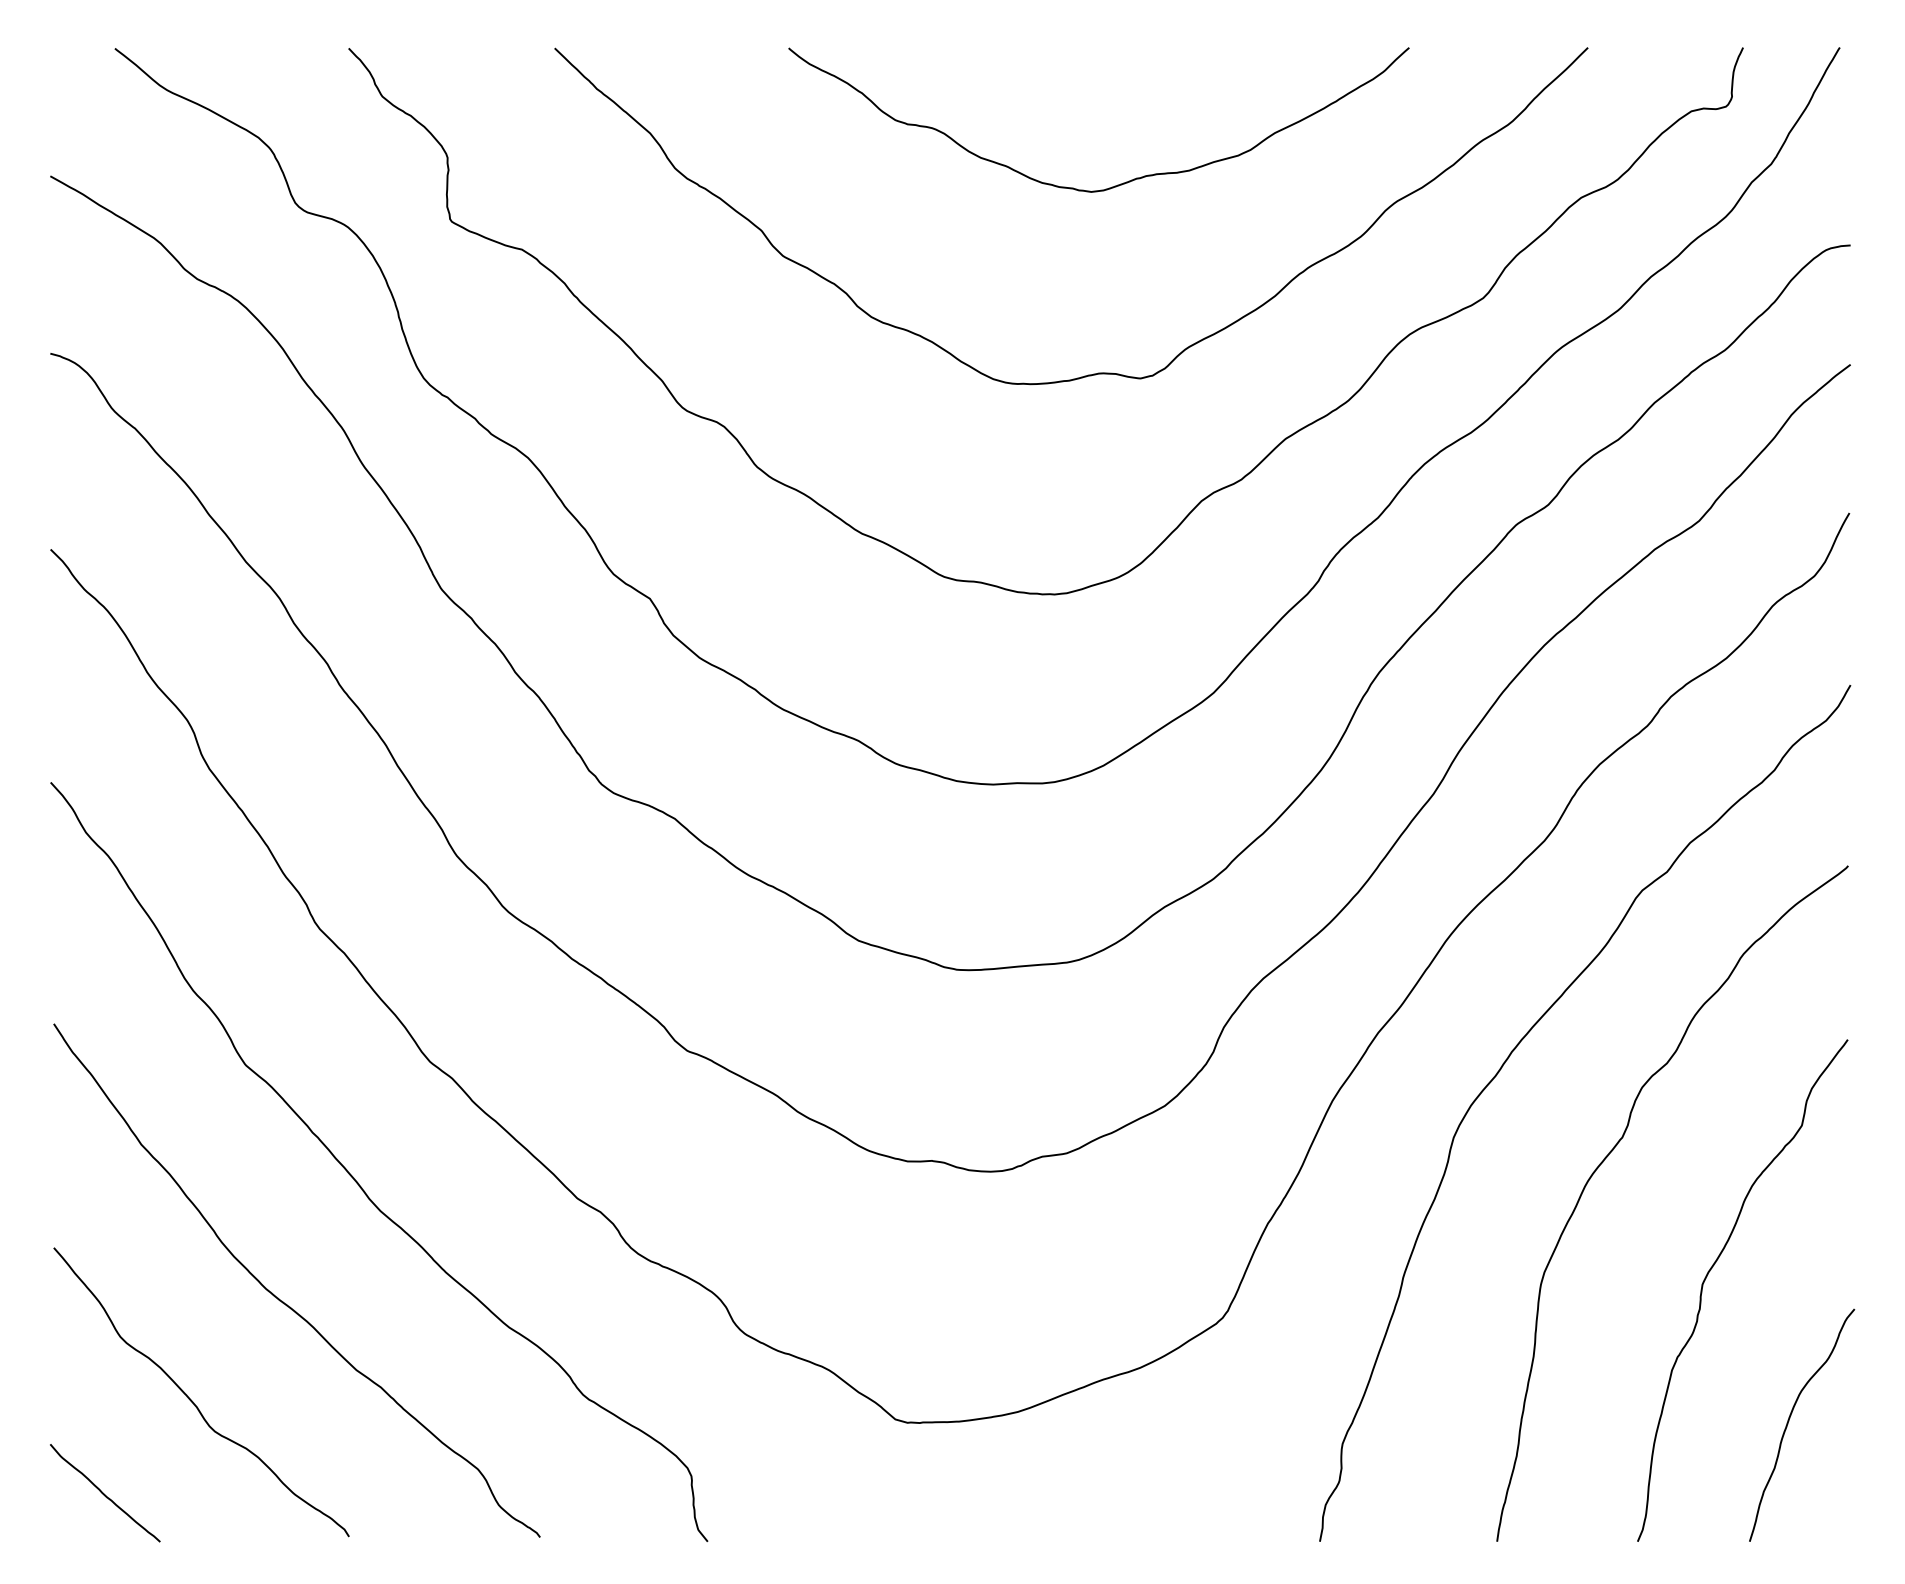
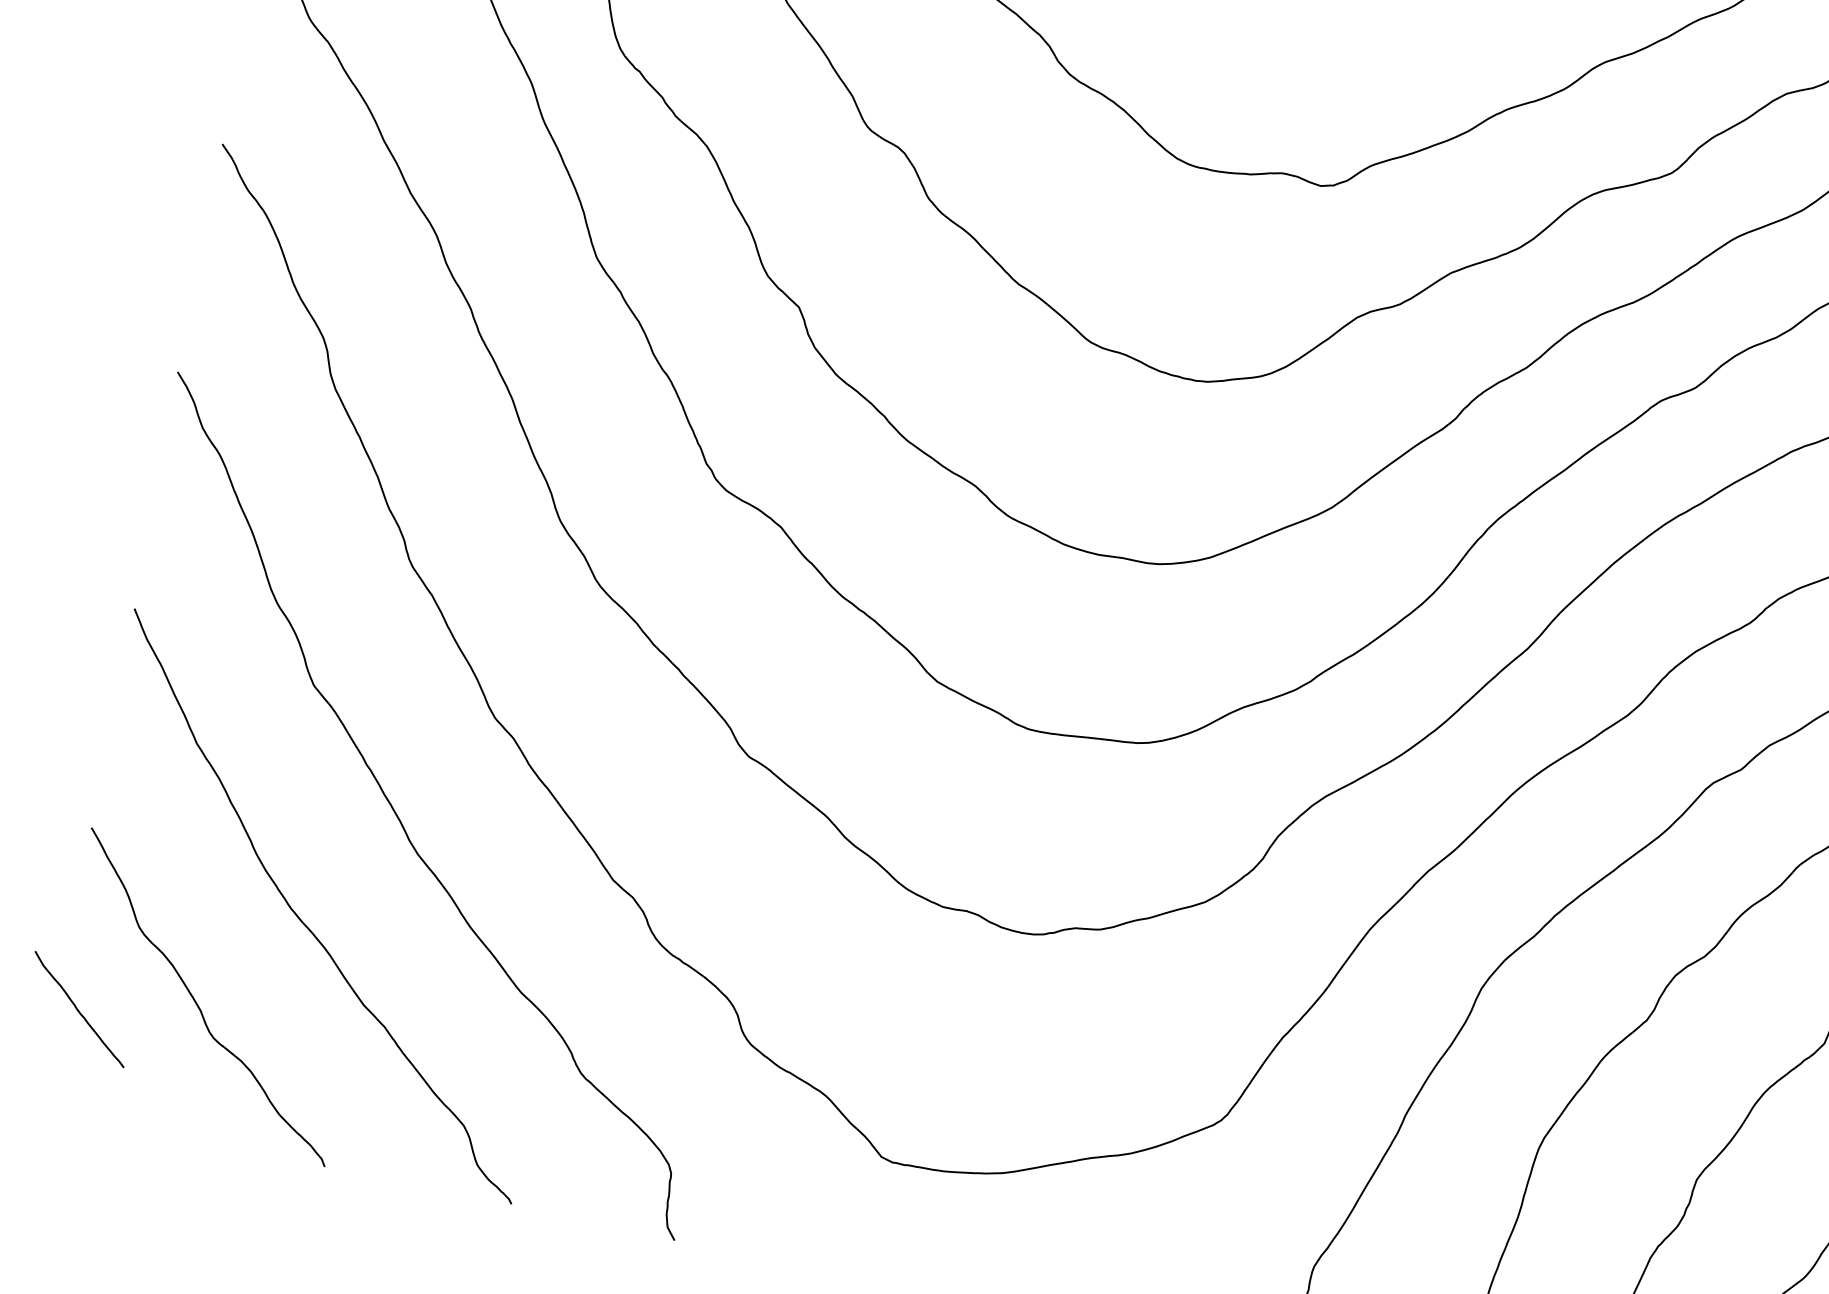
curve: (104, 1493) -> (78, 1009), moved

